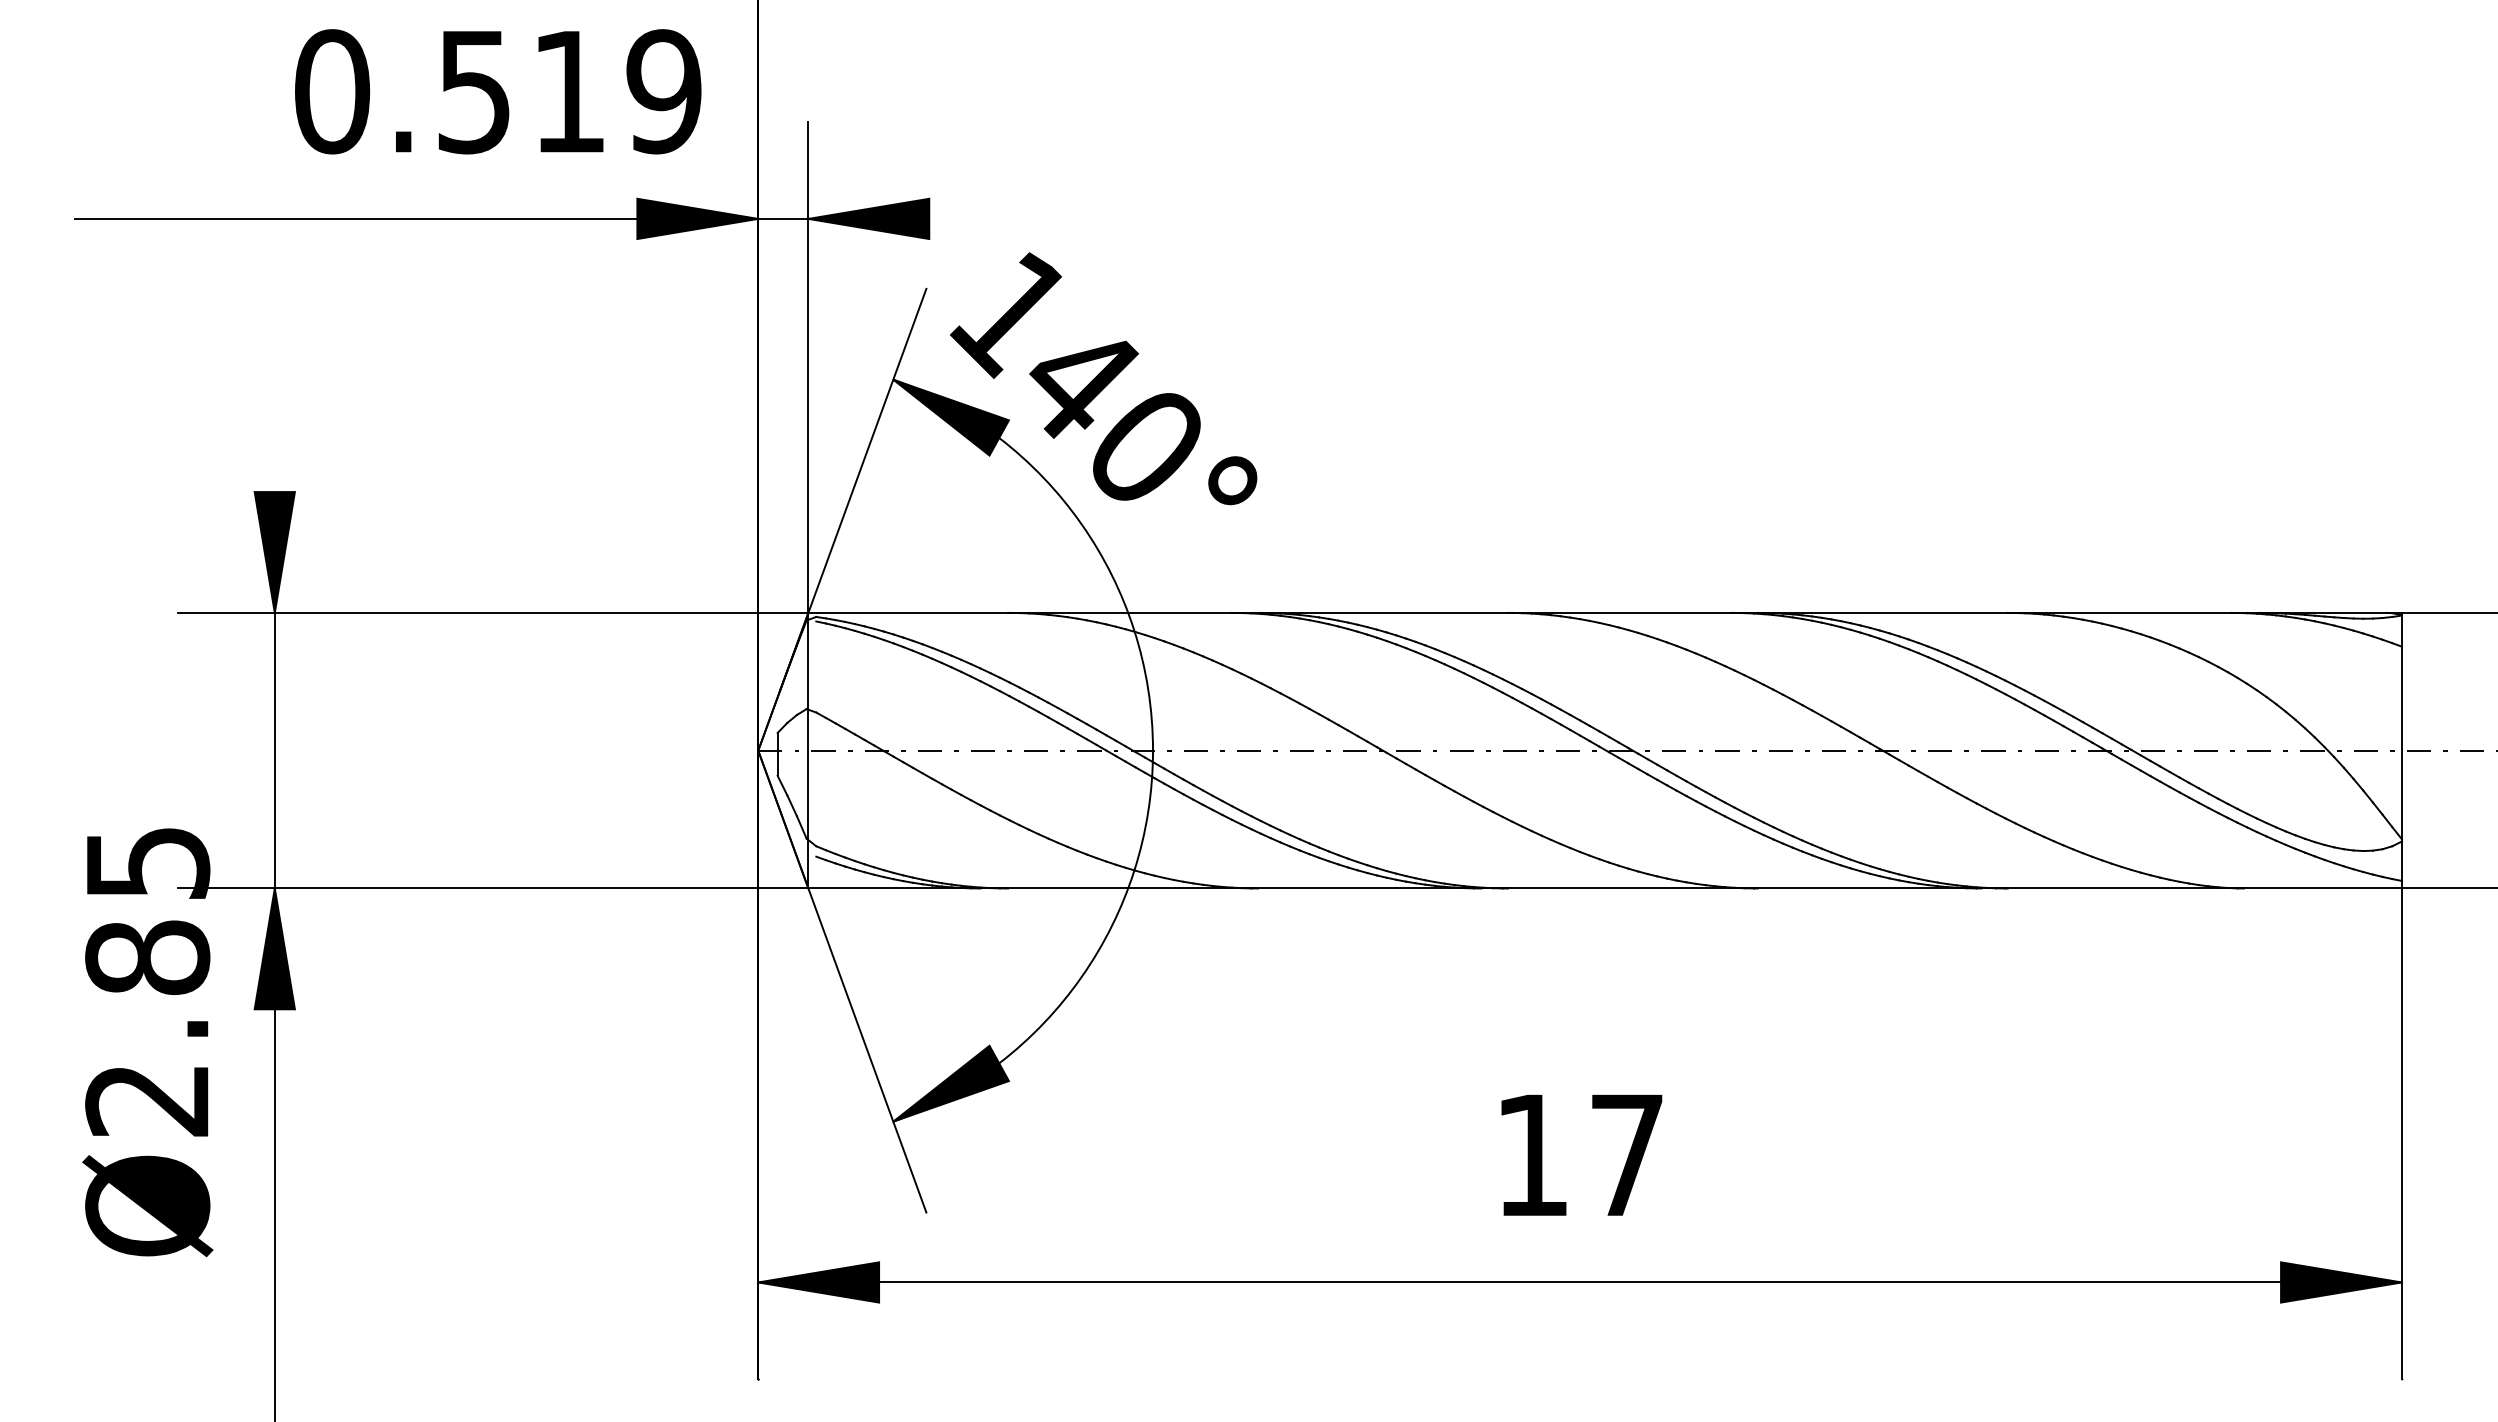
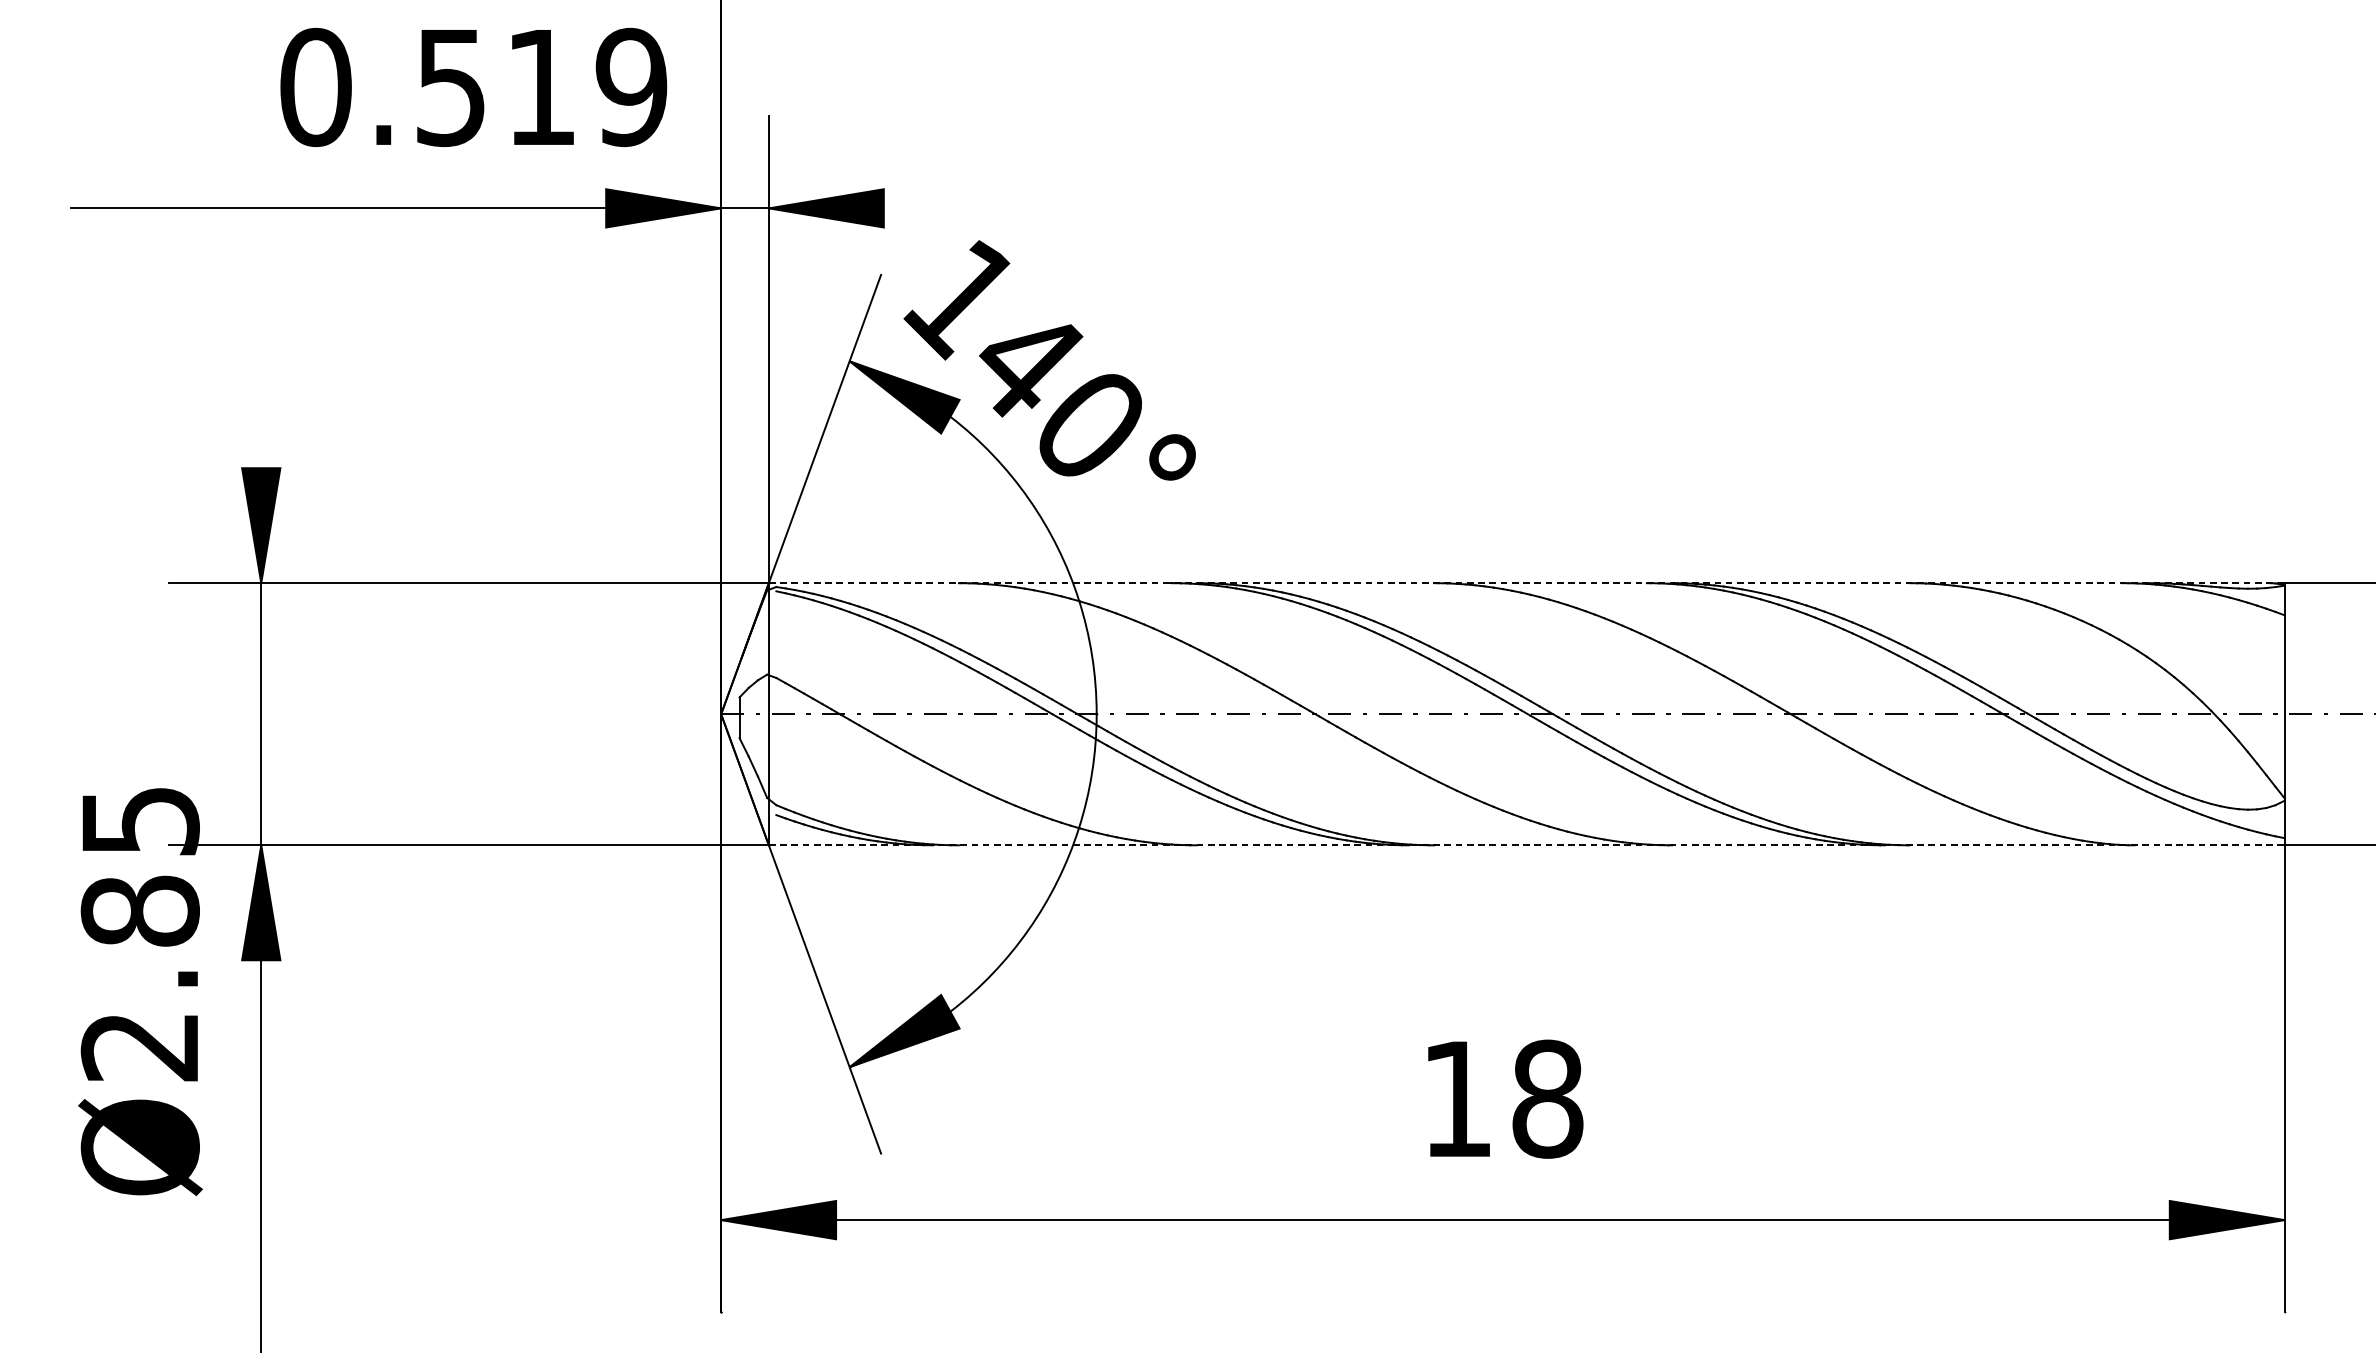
line: (1605, 612) -> (1527, 582), solid -> dashed
line: (1605, 888) -> (1527, 845), solid -> dashed
text: (1627, 1154) -> (1548, 1098), 17 -> 18

